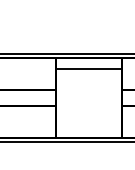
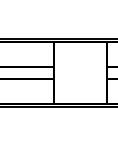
line: (89, 69) -> (80, 50), removed

